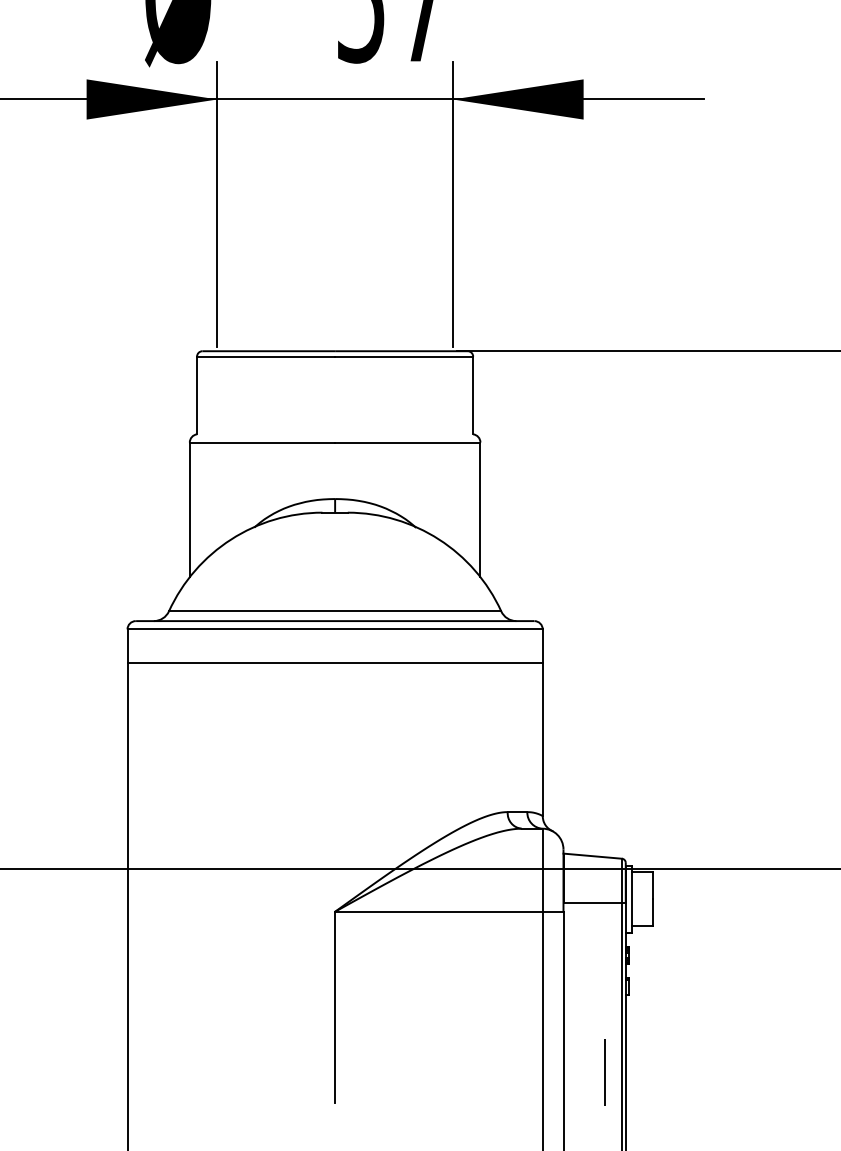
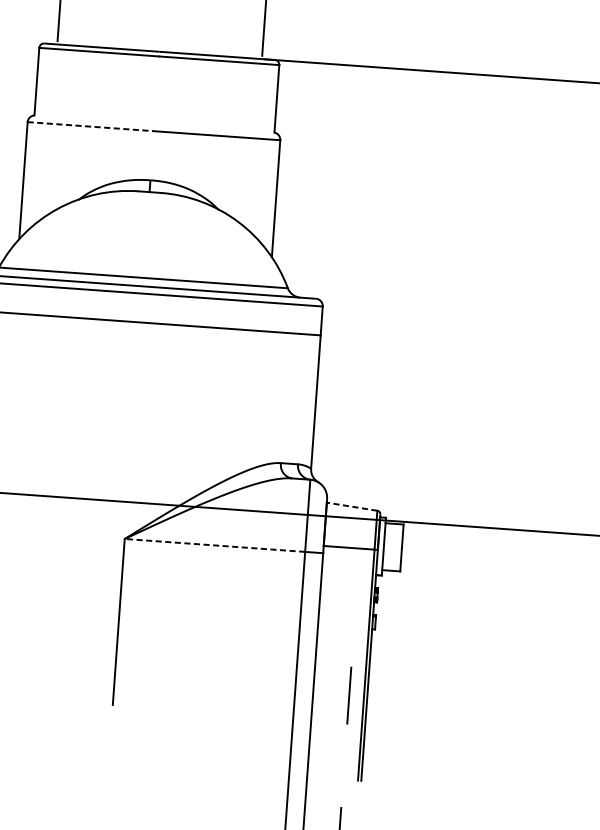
line: (262, 442) -> (90, 126), solid -> dashed
line: (592, 856) -> (351, 506), solid -> dashed
line: (438, 911) -> (214, 545), solid -> dashed

